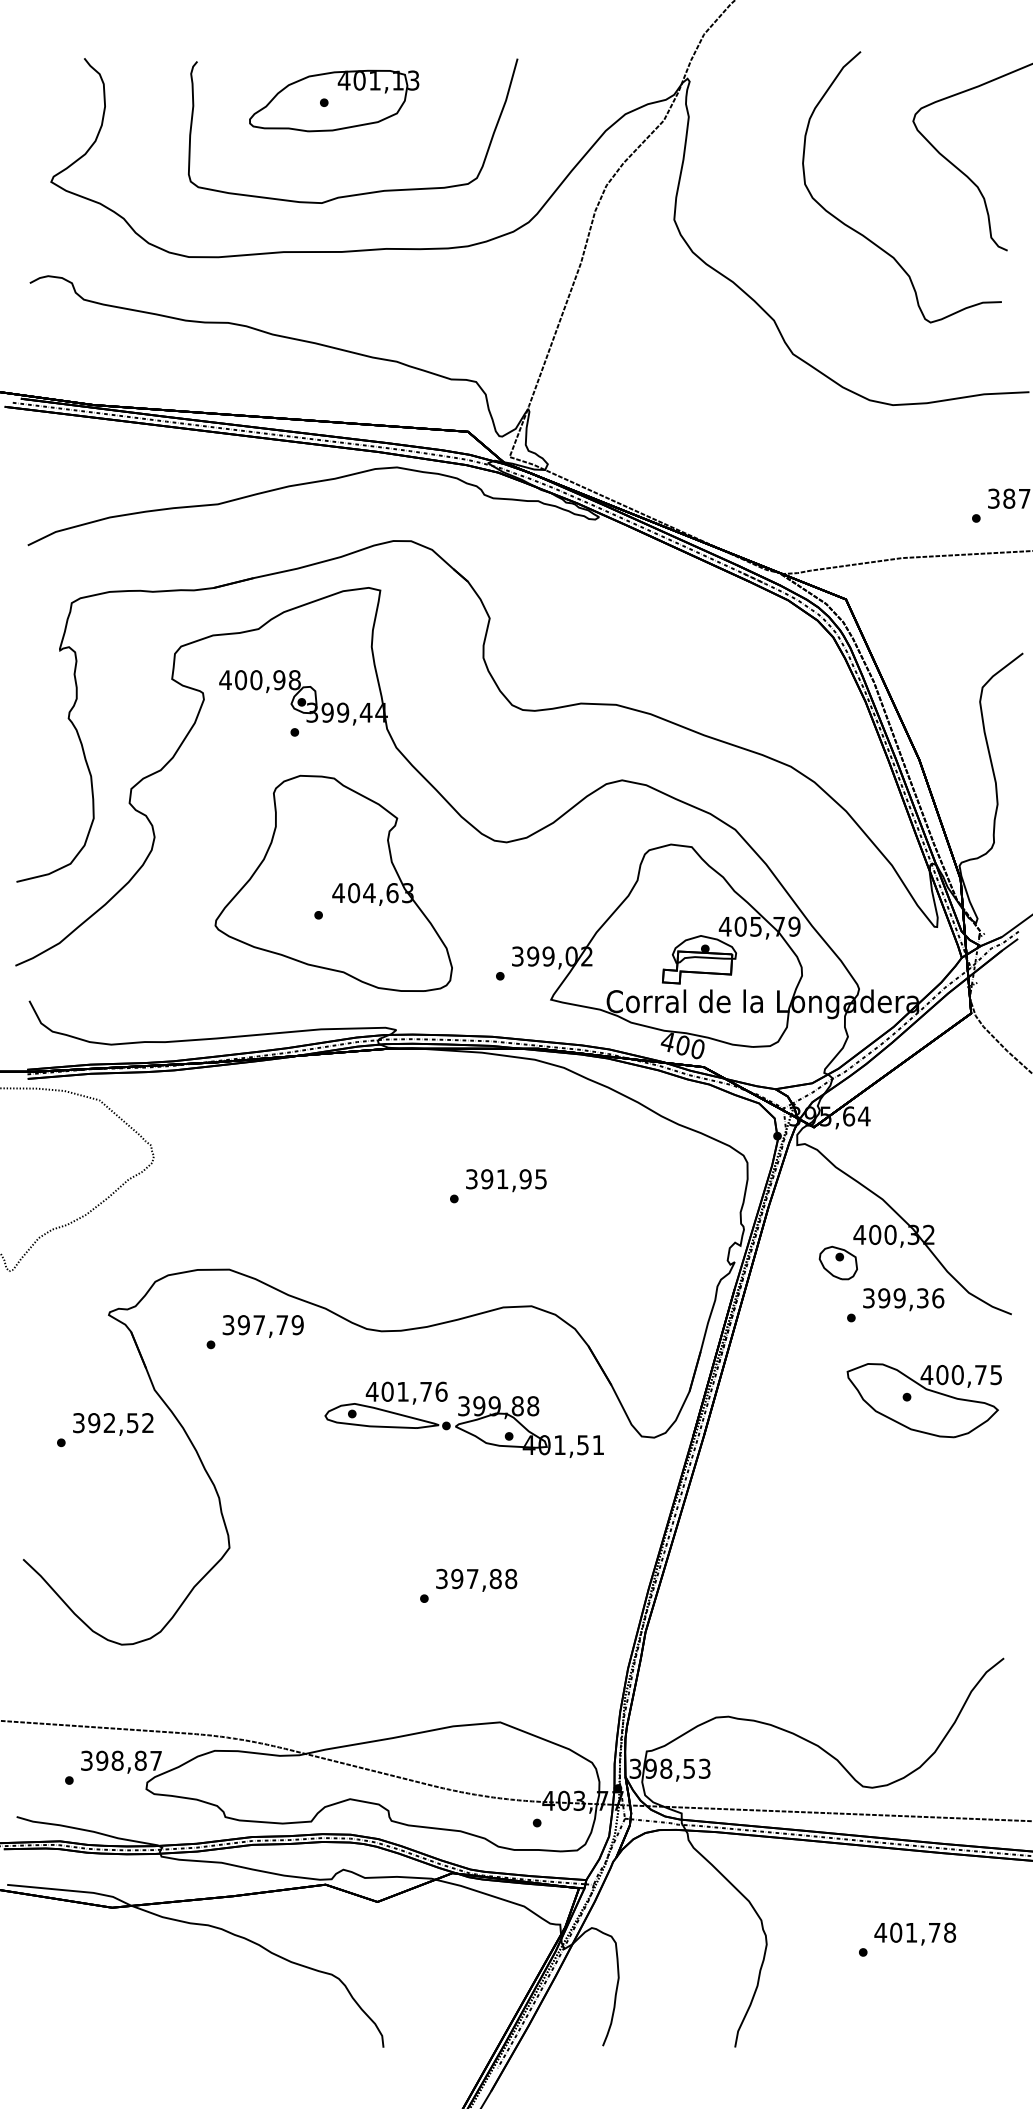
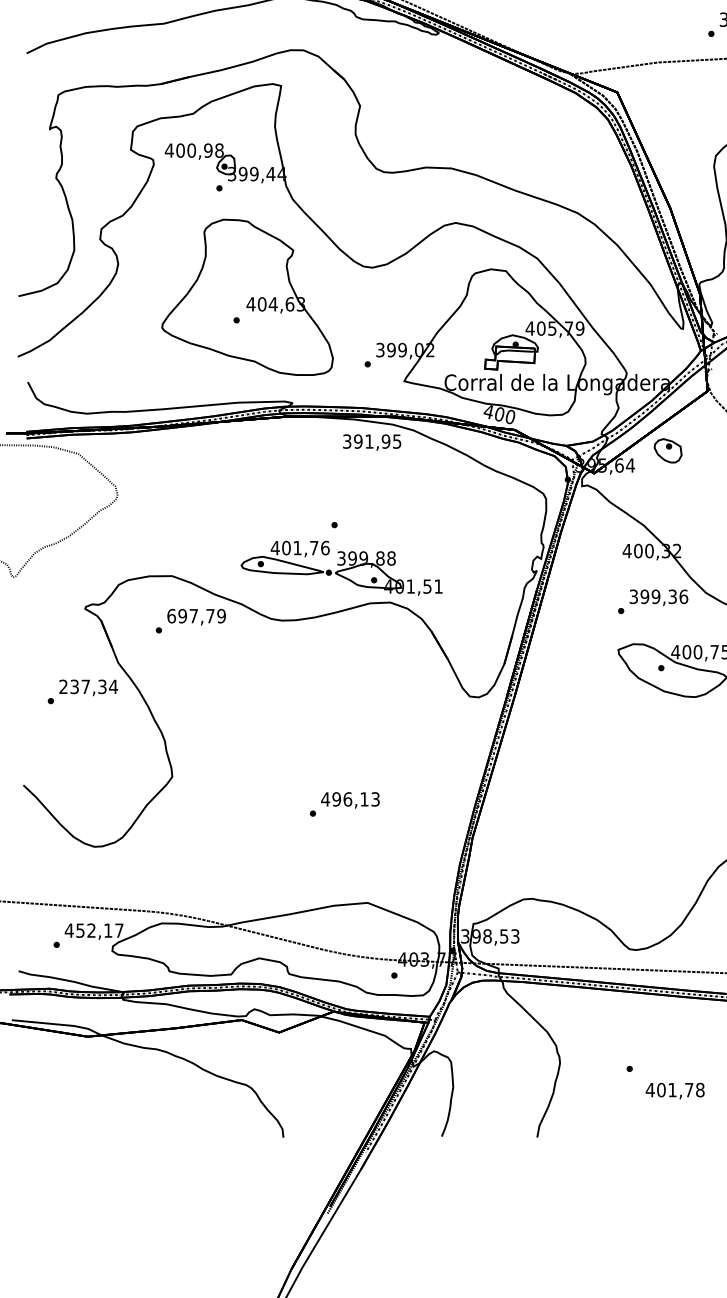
text: (506, 1180) -> (372, 442), moved
part: (837, 1262) -> (667, 450), moved
text: (228, 1325) -> (171, 616), 397,79 -> 697,79
part: (463, 1419) -> (341, 568), moved
text: (113, 1423) -> (88, 687), 392,52 -> 237,34
text: (476, 1578) -> (350, 799), 397,88 -> 496,13
text: (113, 1760) -> (88, 930), 398,87 -> 452,17
text: (914, 1933) -> (674, 1090), moved

